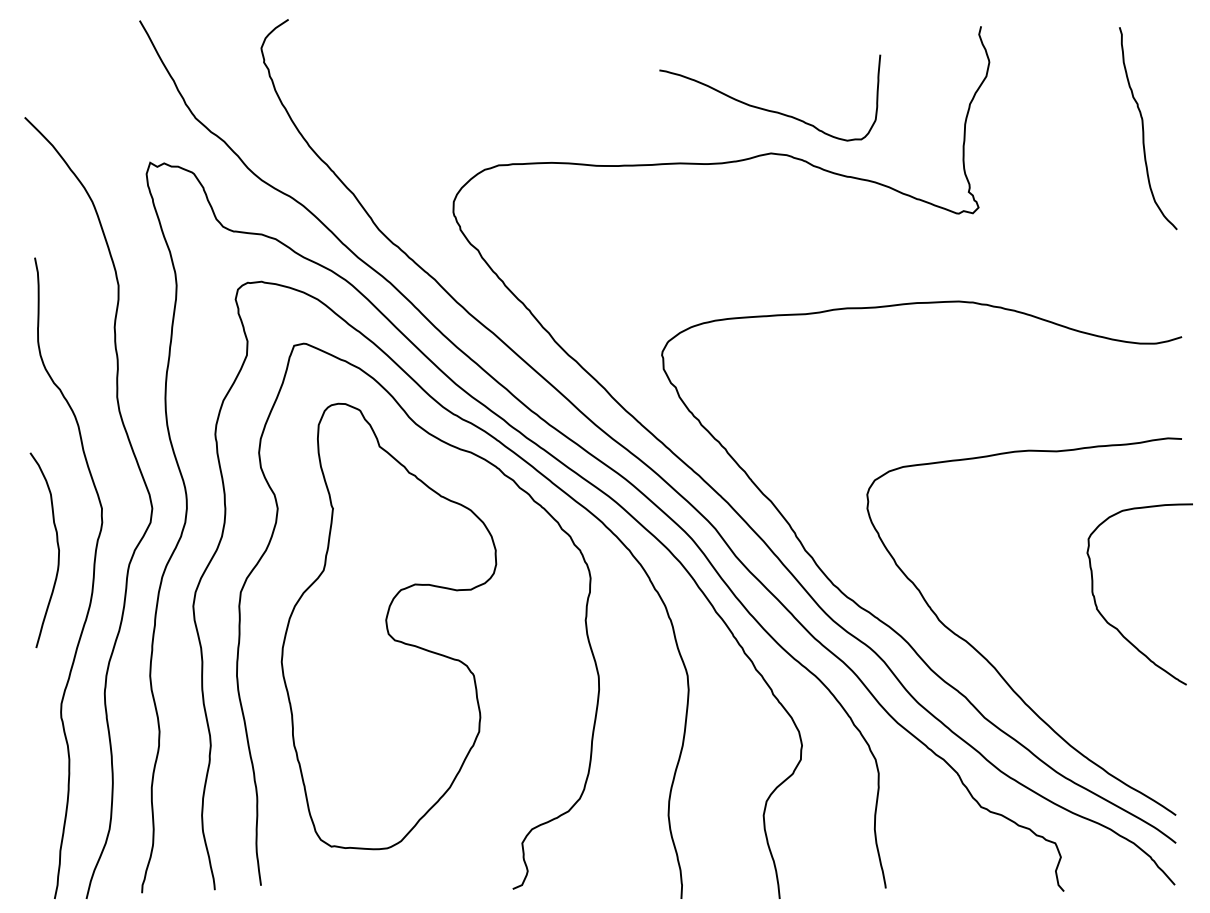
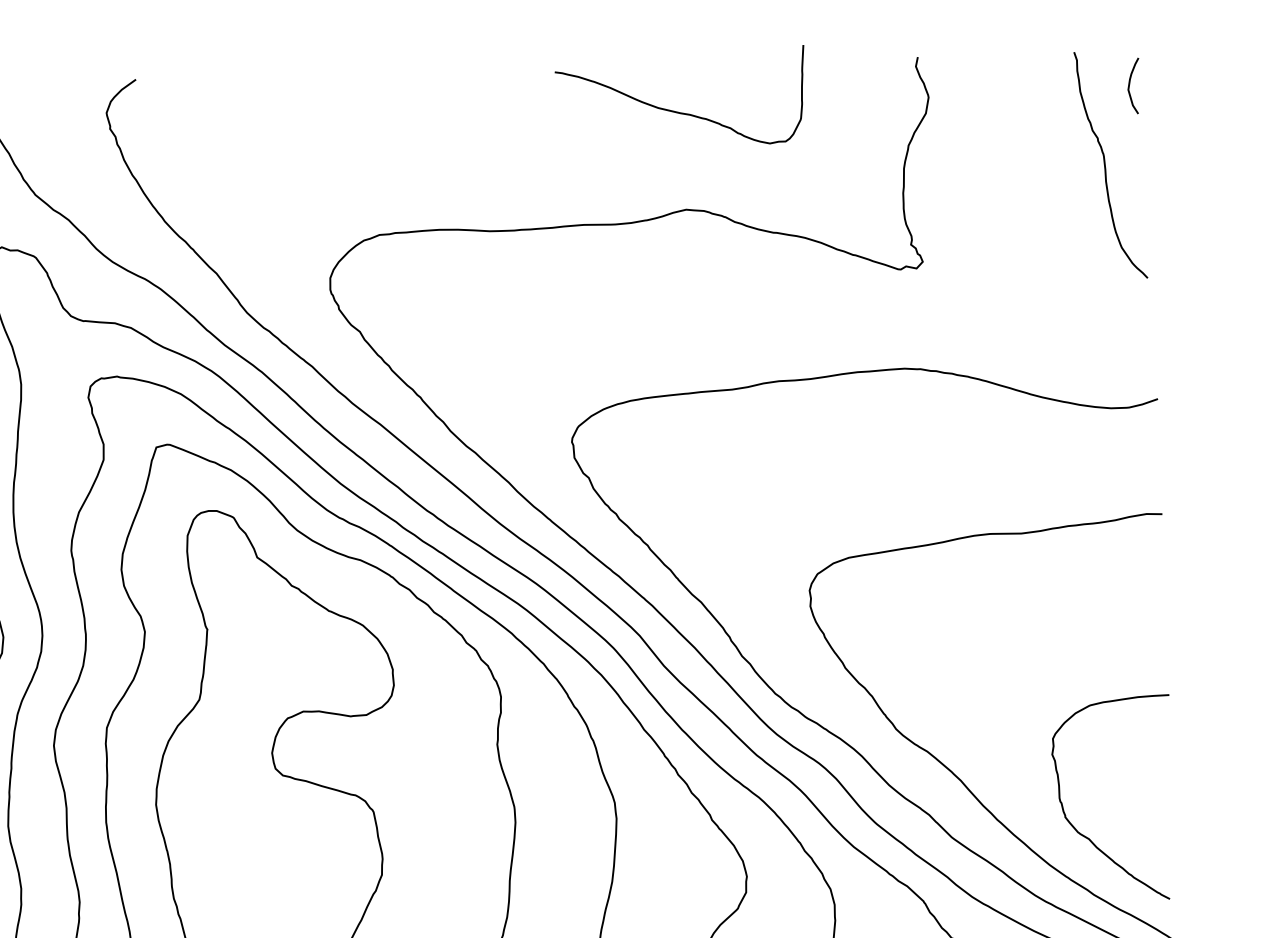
curve: (1168, 57) -> (1130, 84), added
curve: (765, 108) -> (676, 110), moved
curve: (1115, 626) -> (1087, 836), moved

